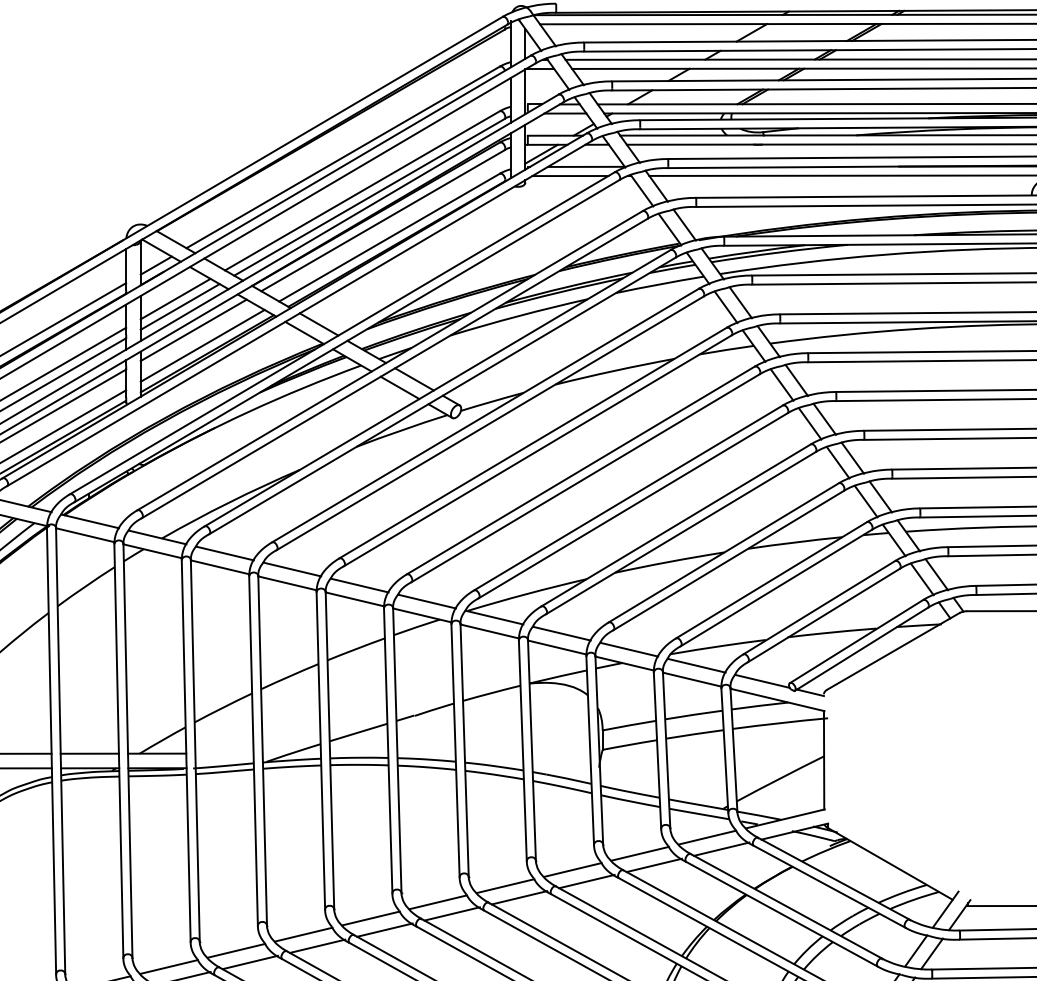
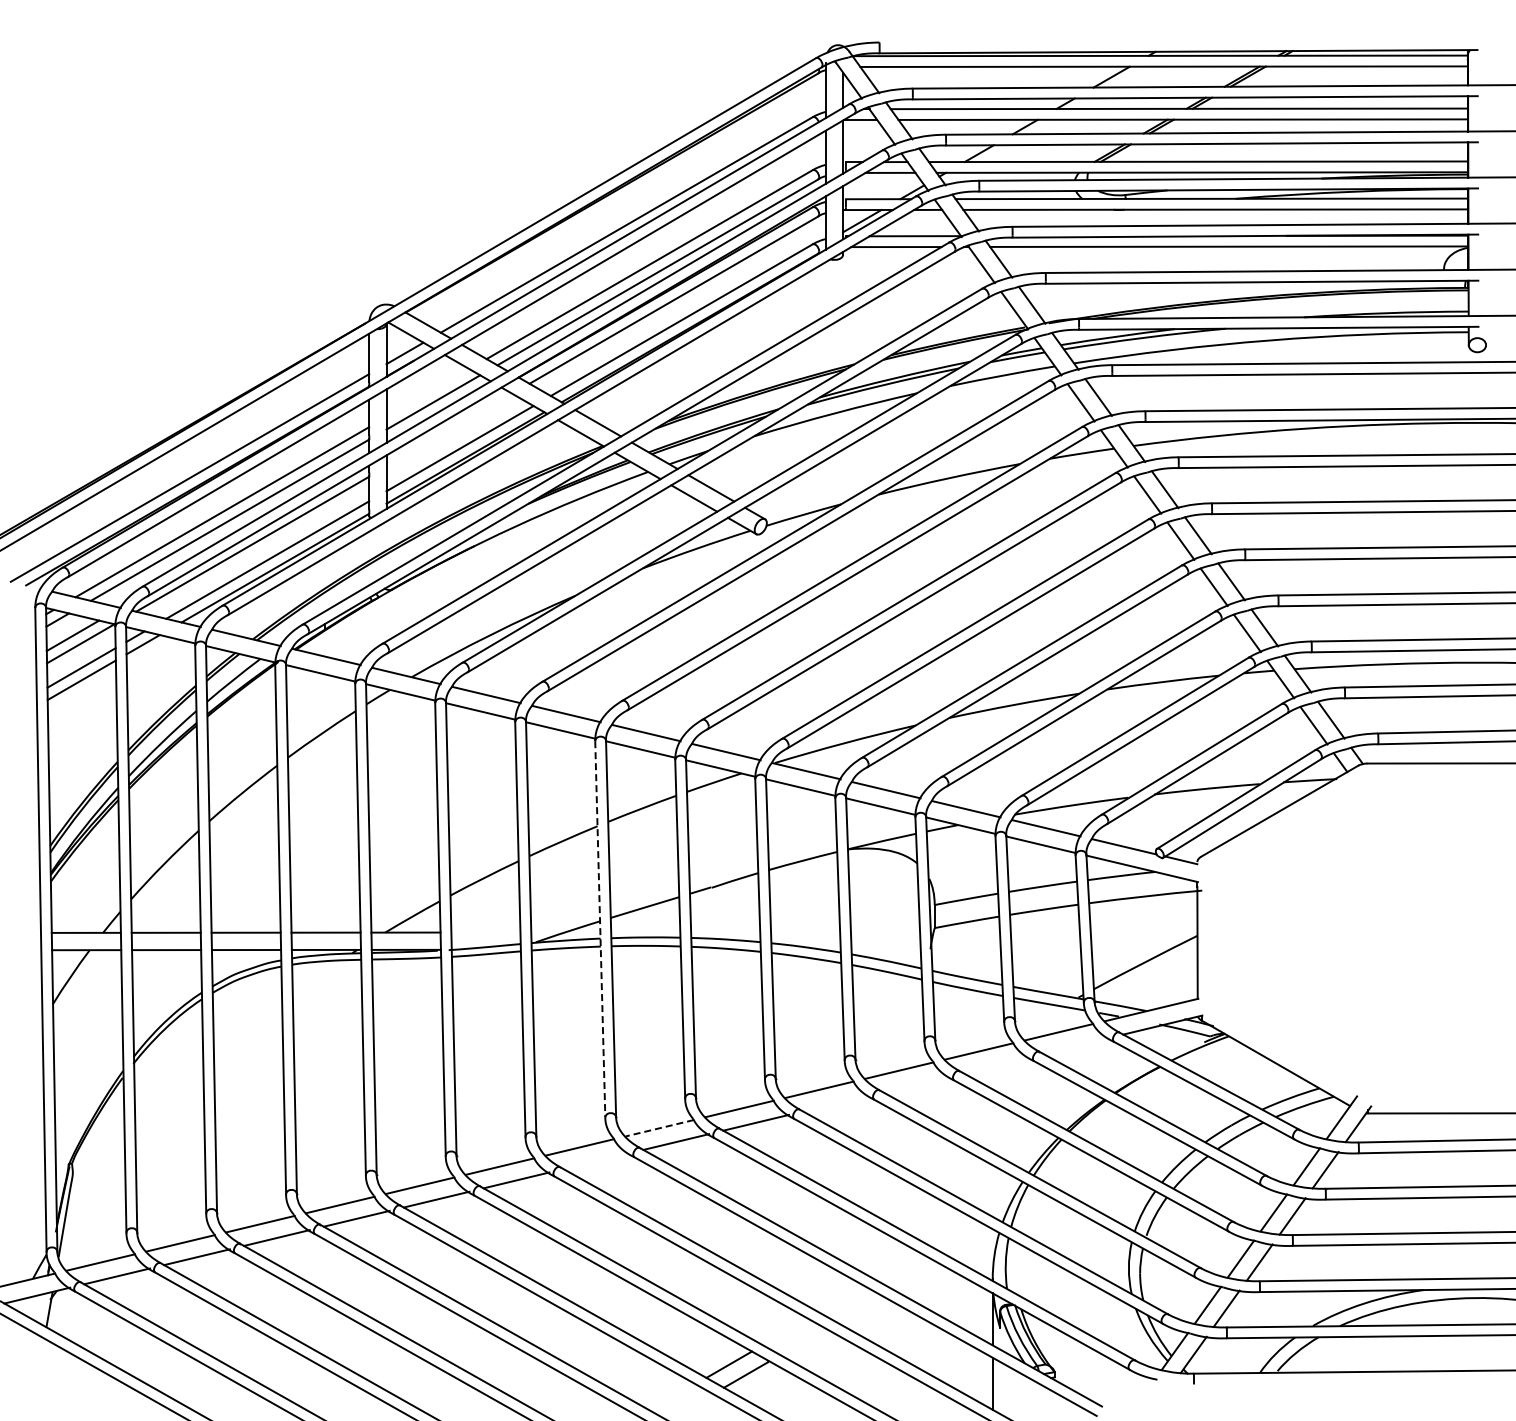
line: (175, 299) -> (427, 393), removed
line: (193, 329) -> (449, 429), removed
line: (321, 751) -> (600, 929), solid -> dashed
line: (721, 848) -> (1075, 1045), removed
line: (653, 865) -> (995, 1065), removed
line: (586, 881) -> (915, 1084), removed
line: (519, 897) -> (835, 1103), removed
line: (370, 918) -> (659, 1128), solid -> dashed
line: (317, 946) -> (596, 1161), removed

